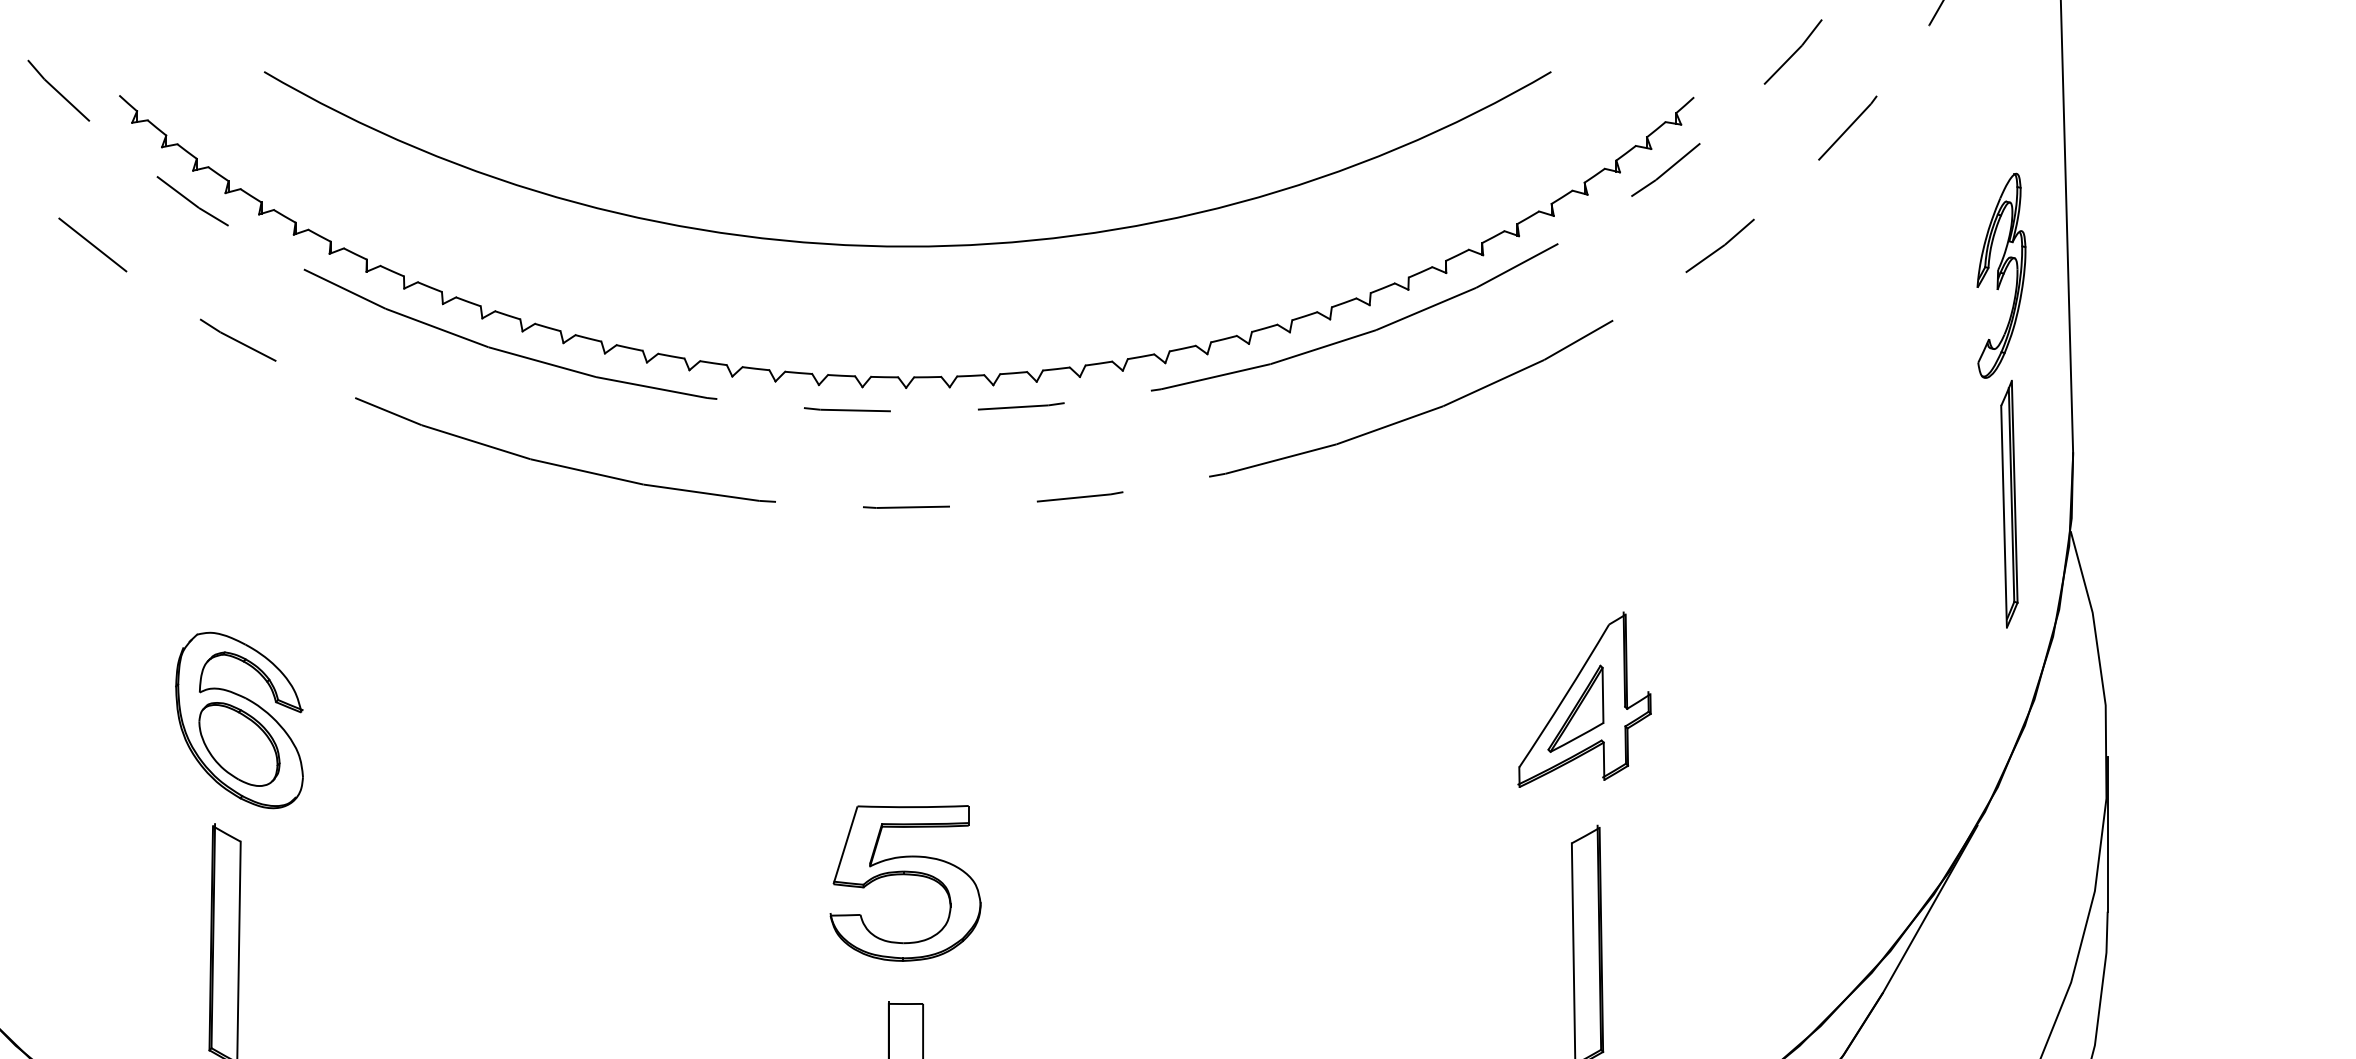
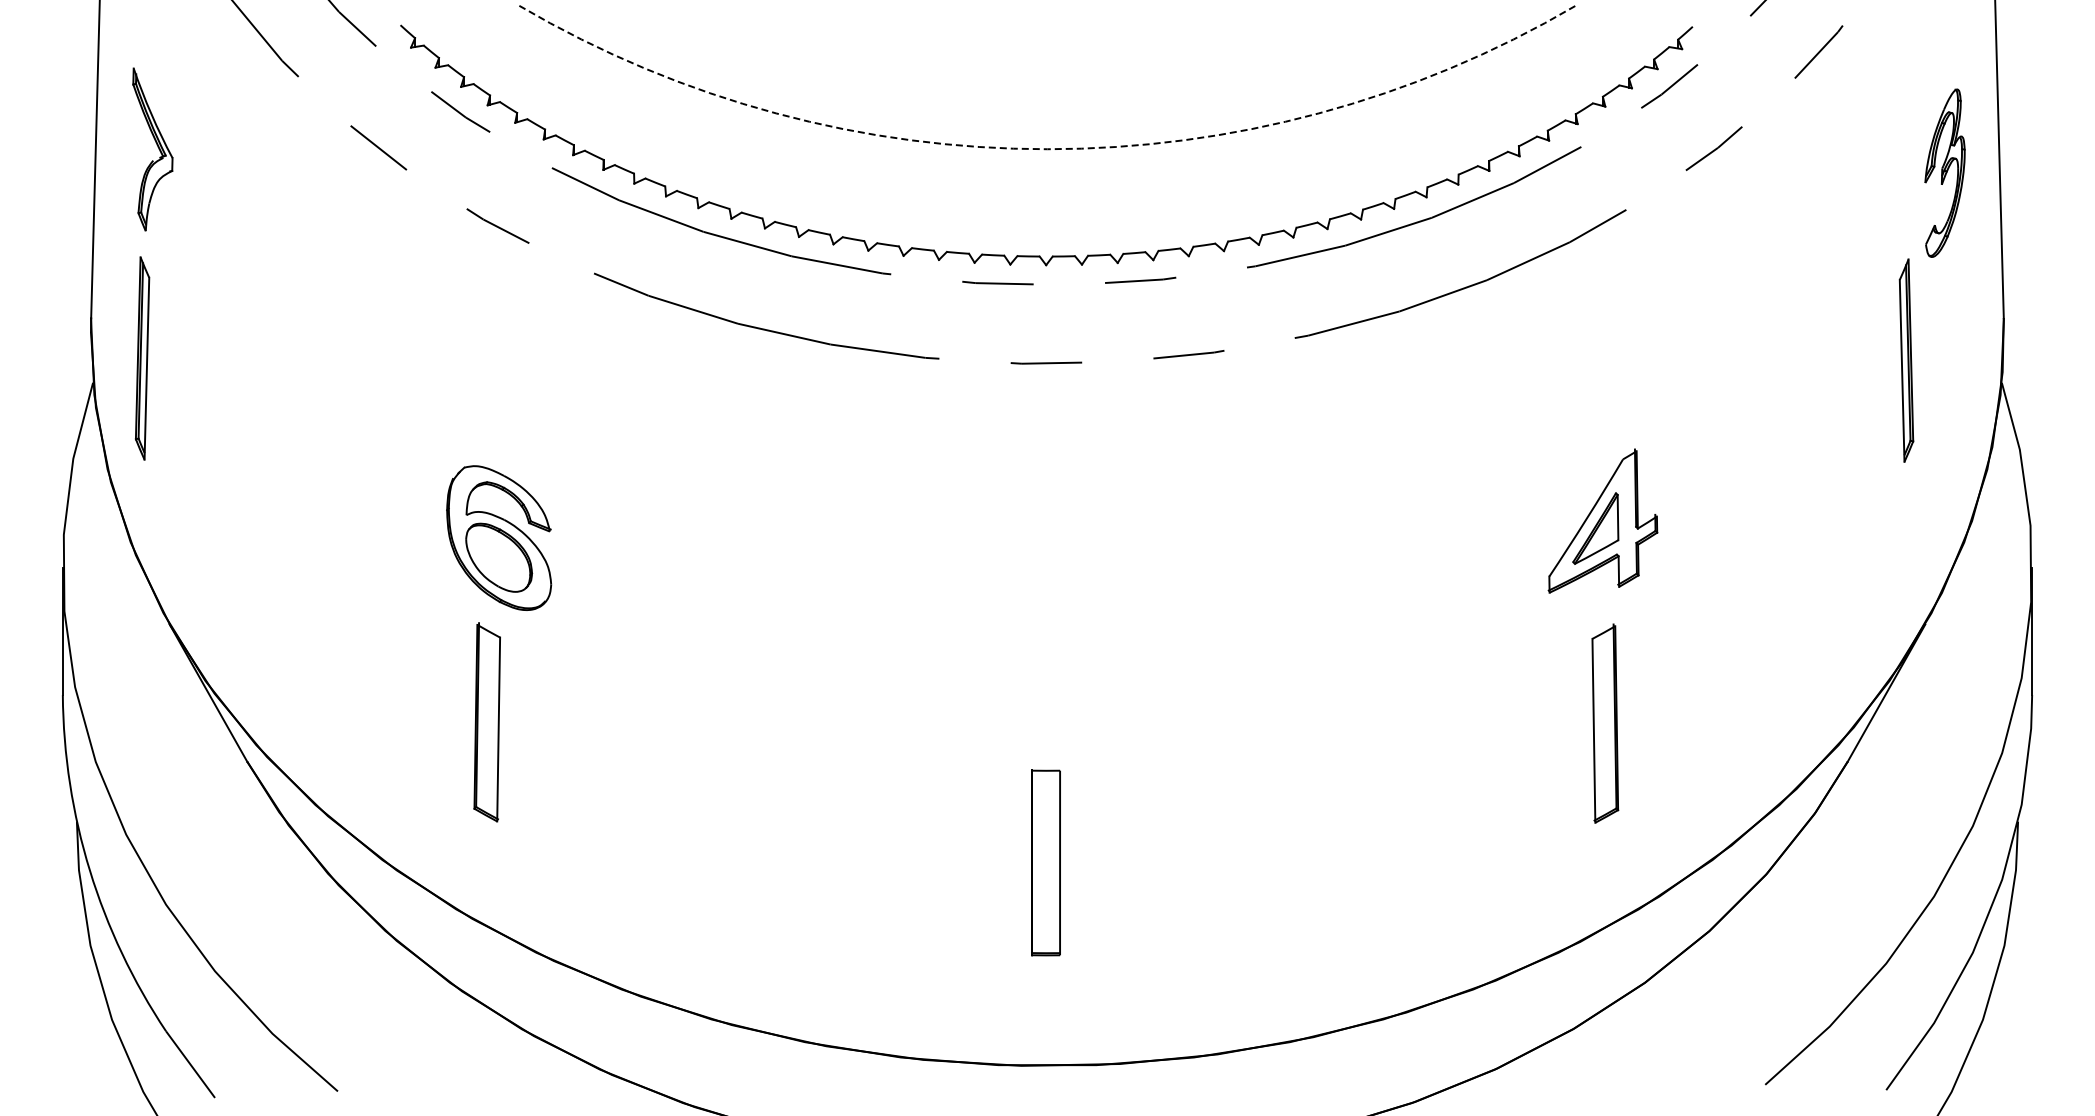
arc: (907, 246) -> (1047, 149), solid -> dashed
part: (2009, 504) -> (1906, 360), moved
part: (905, 883) -> (1045, 671), removed

